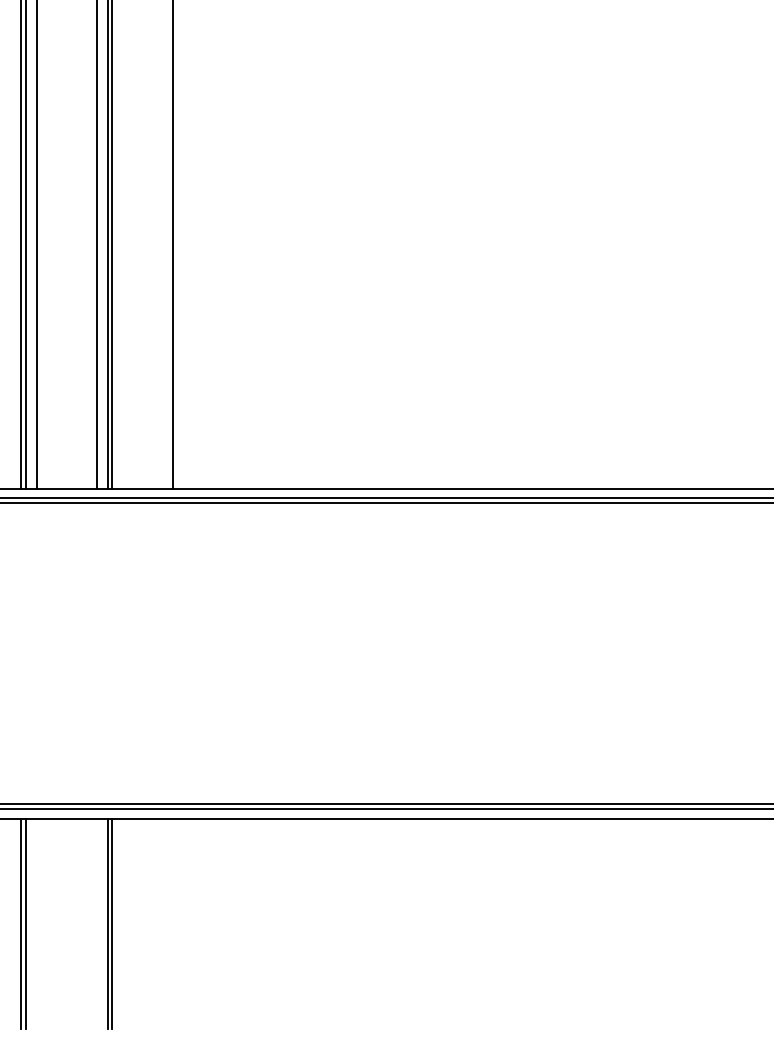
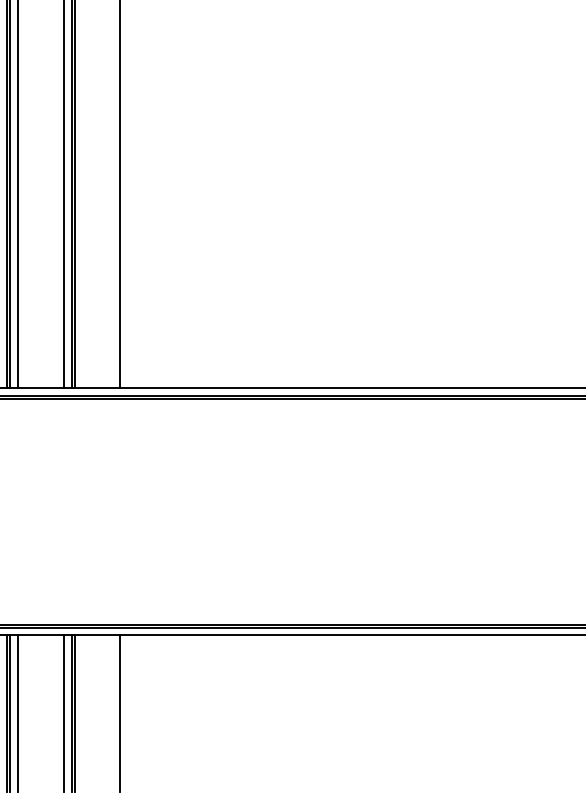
line: (36, 923) -> (18, 713), added
line: (96, 923) -> (63, 713), added
line: (172, 923) -> (120, 713), added

